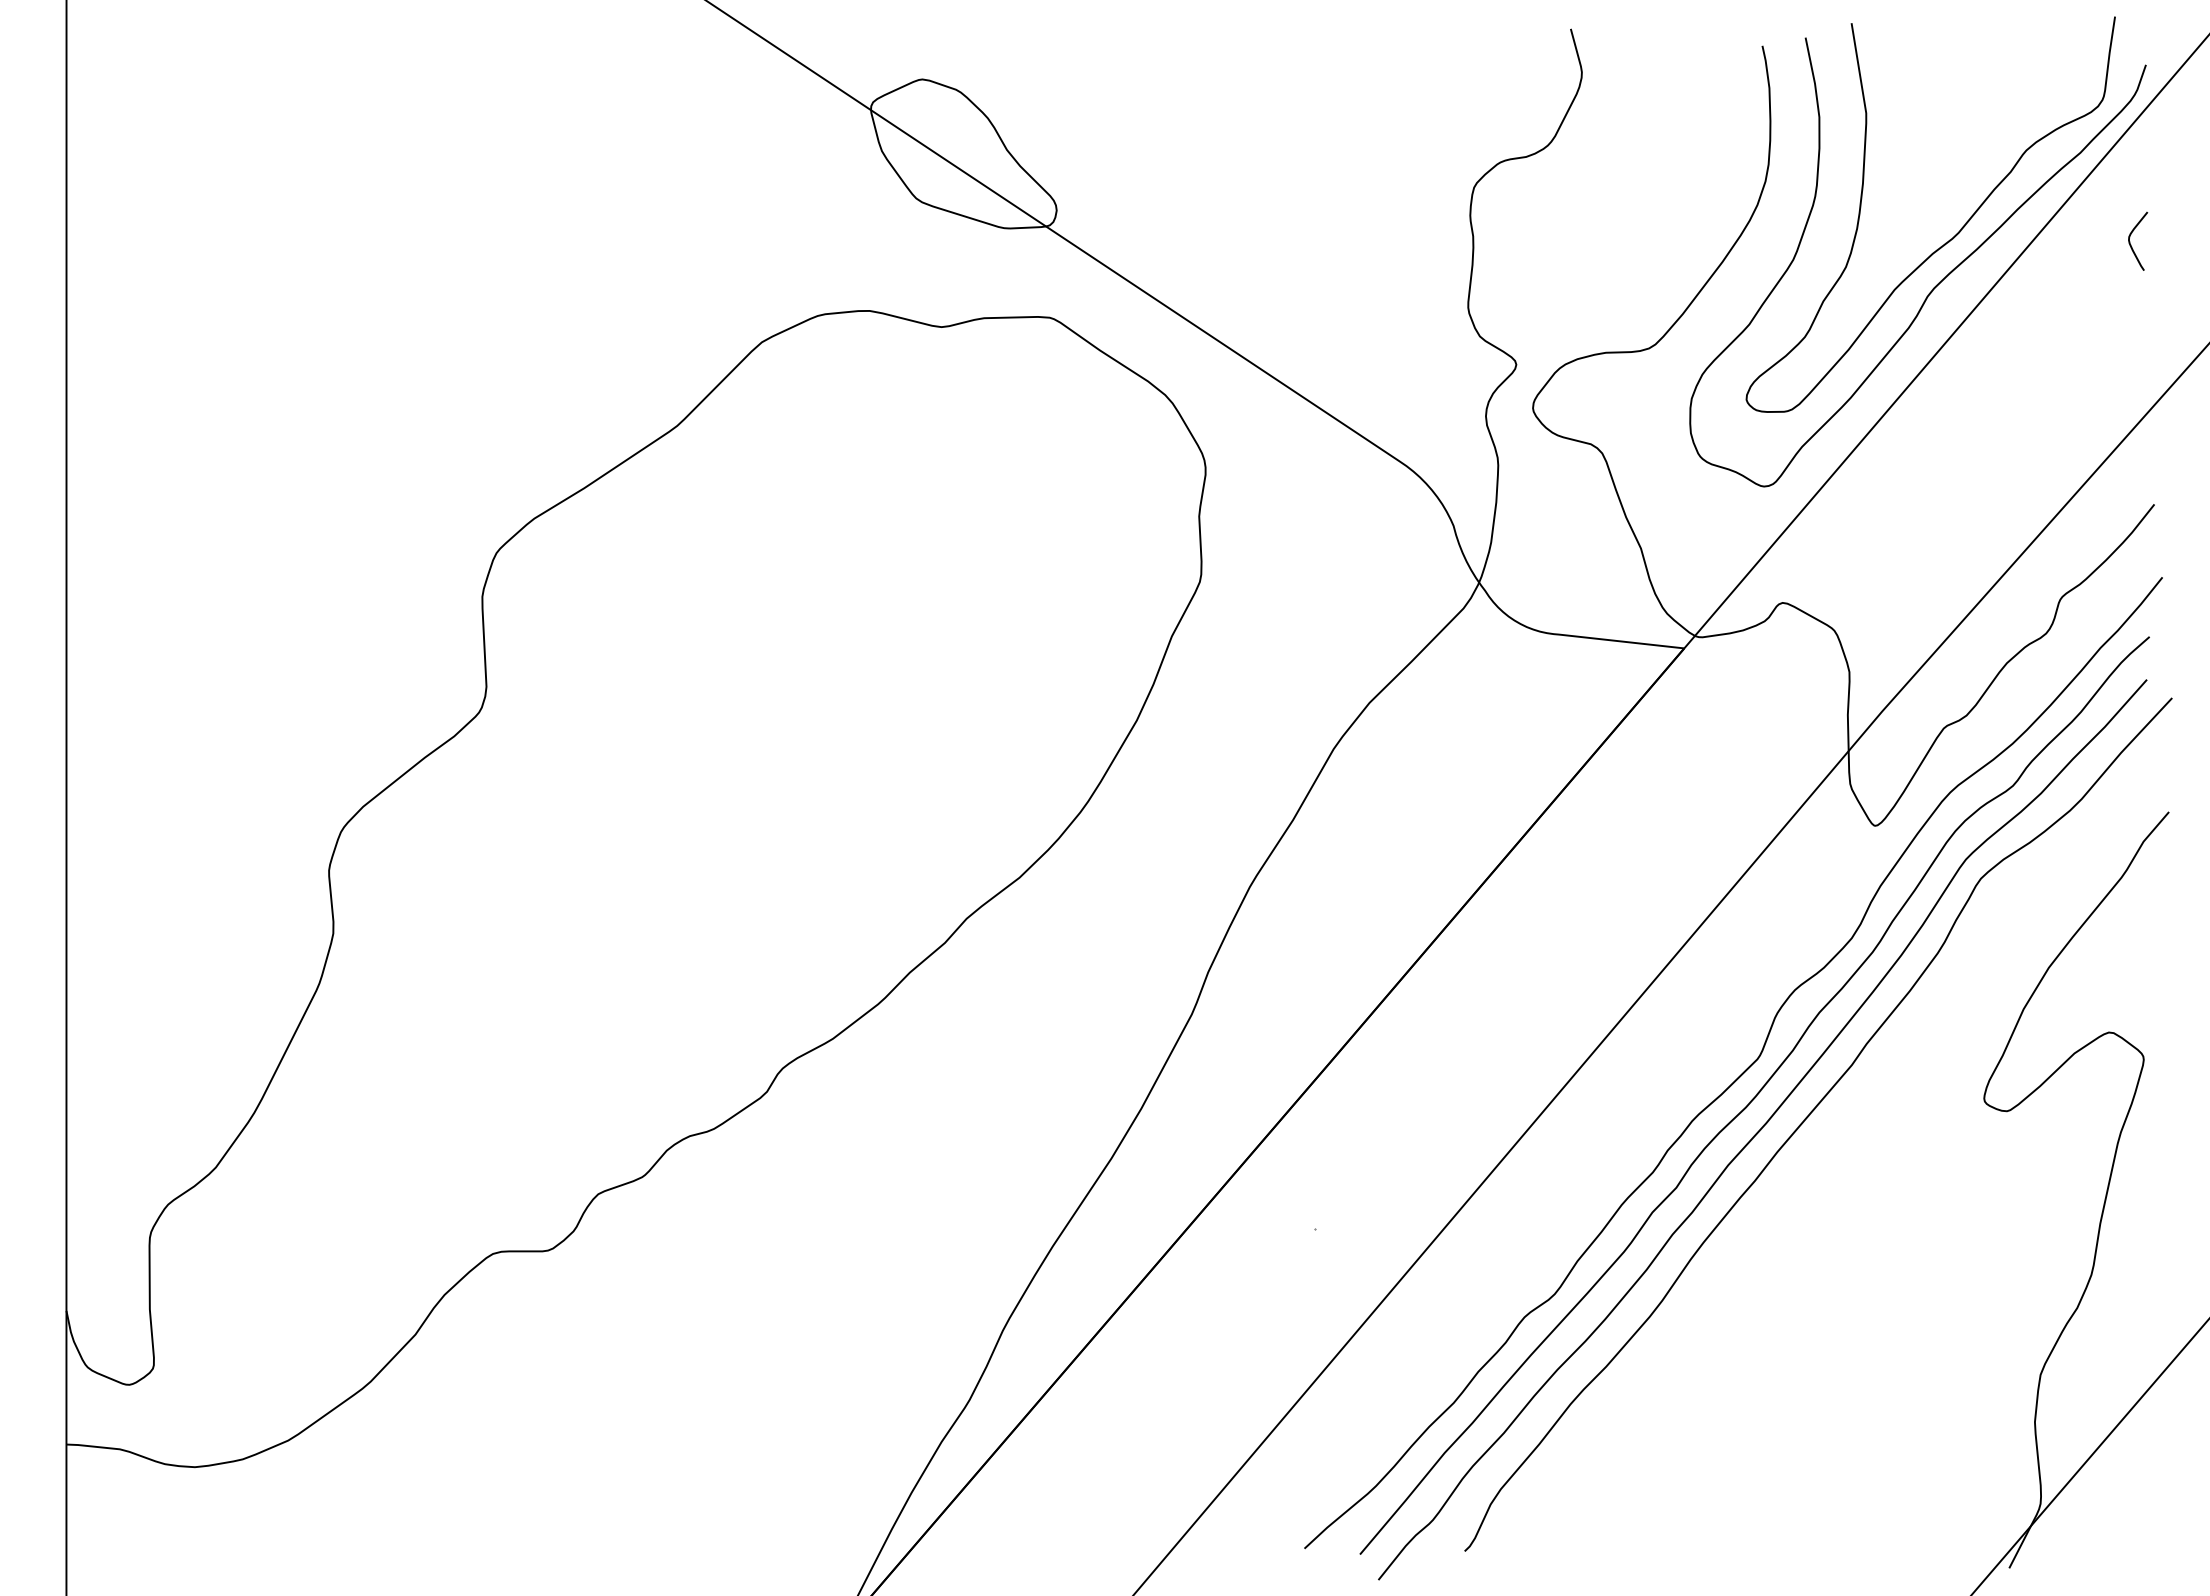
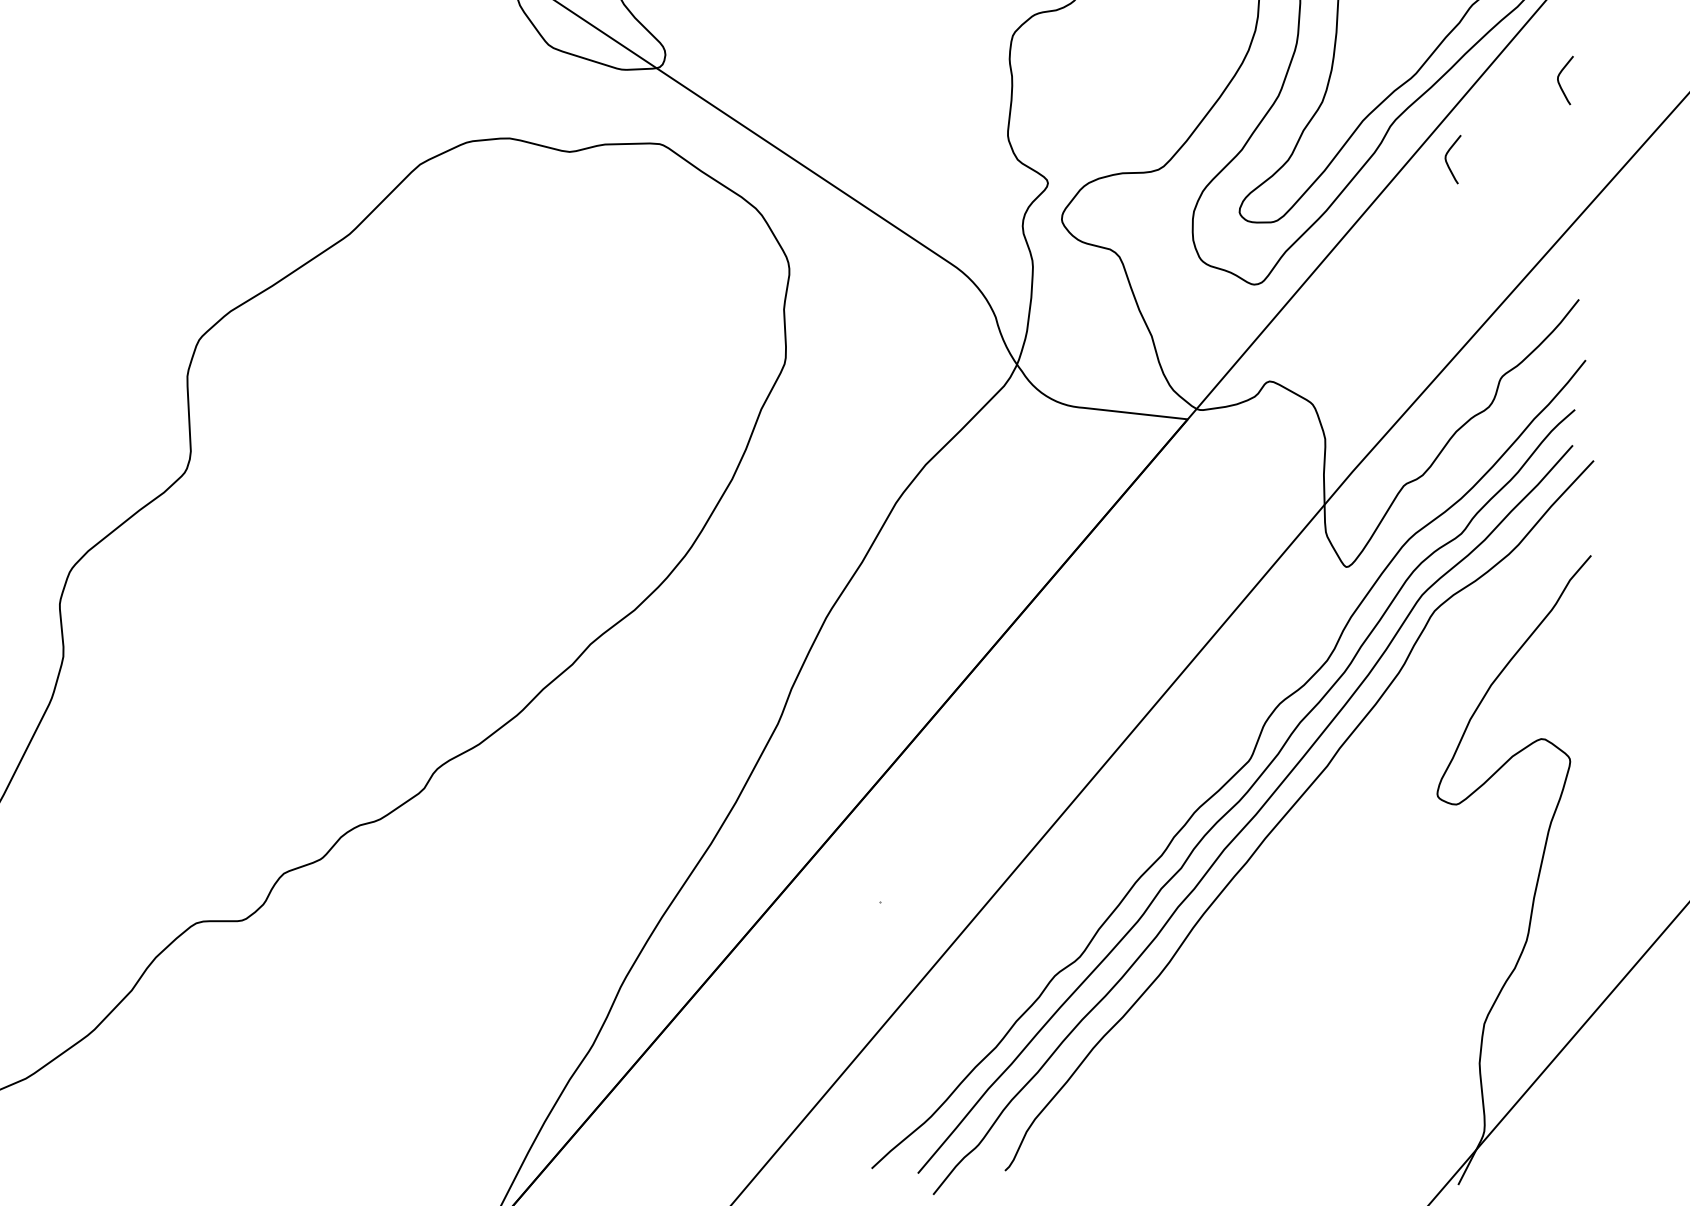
curve: (1995, 336) -> (1446, 159), added

